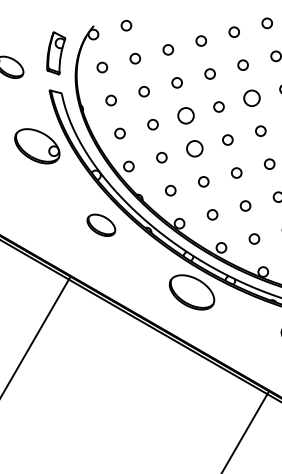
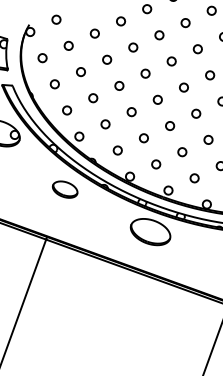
circle: (251, 97) -> (171, 60), size x0.62
circle: (185, 115) -> (118, 85), size x0.62
circle: (194, 148) -> (131, 111), size x0.62

